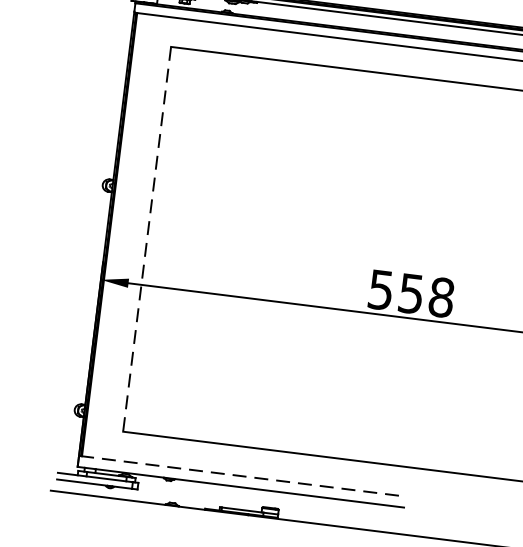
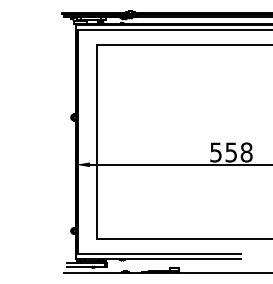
line: (146, 240) -> (96, 142), dashed -> solid
line: (244, 476) -> (159, 253), dashed -> solid

